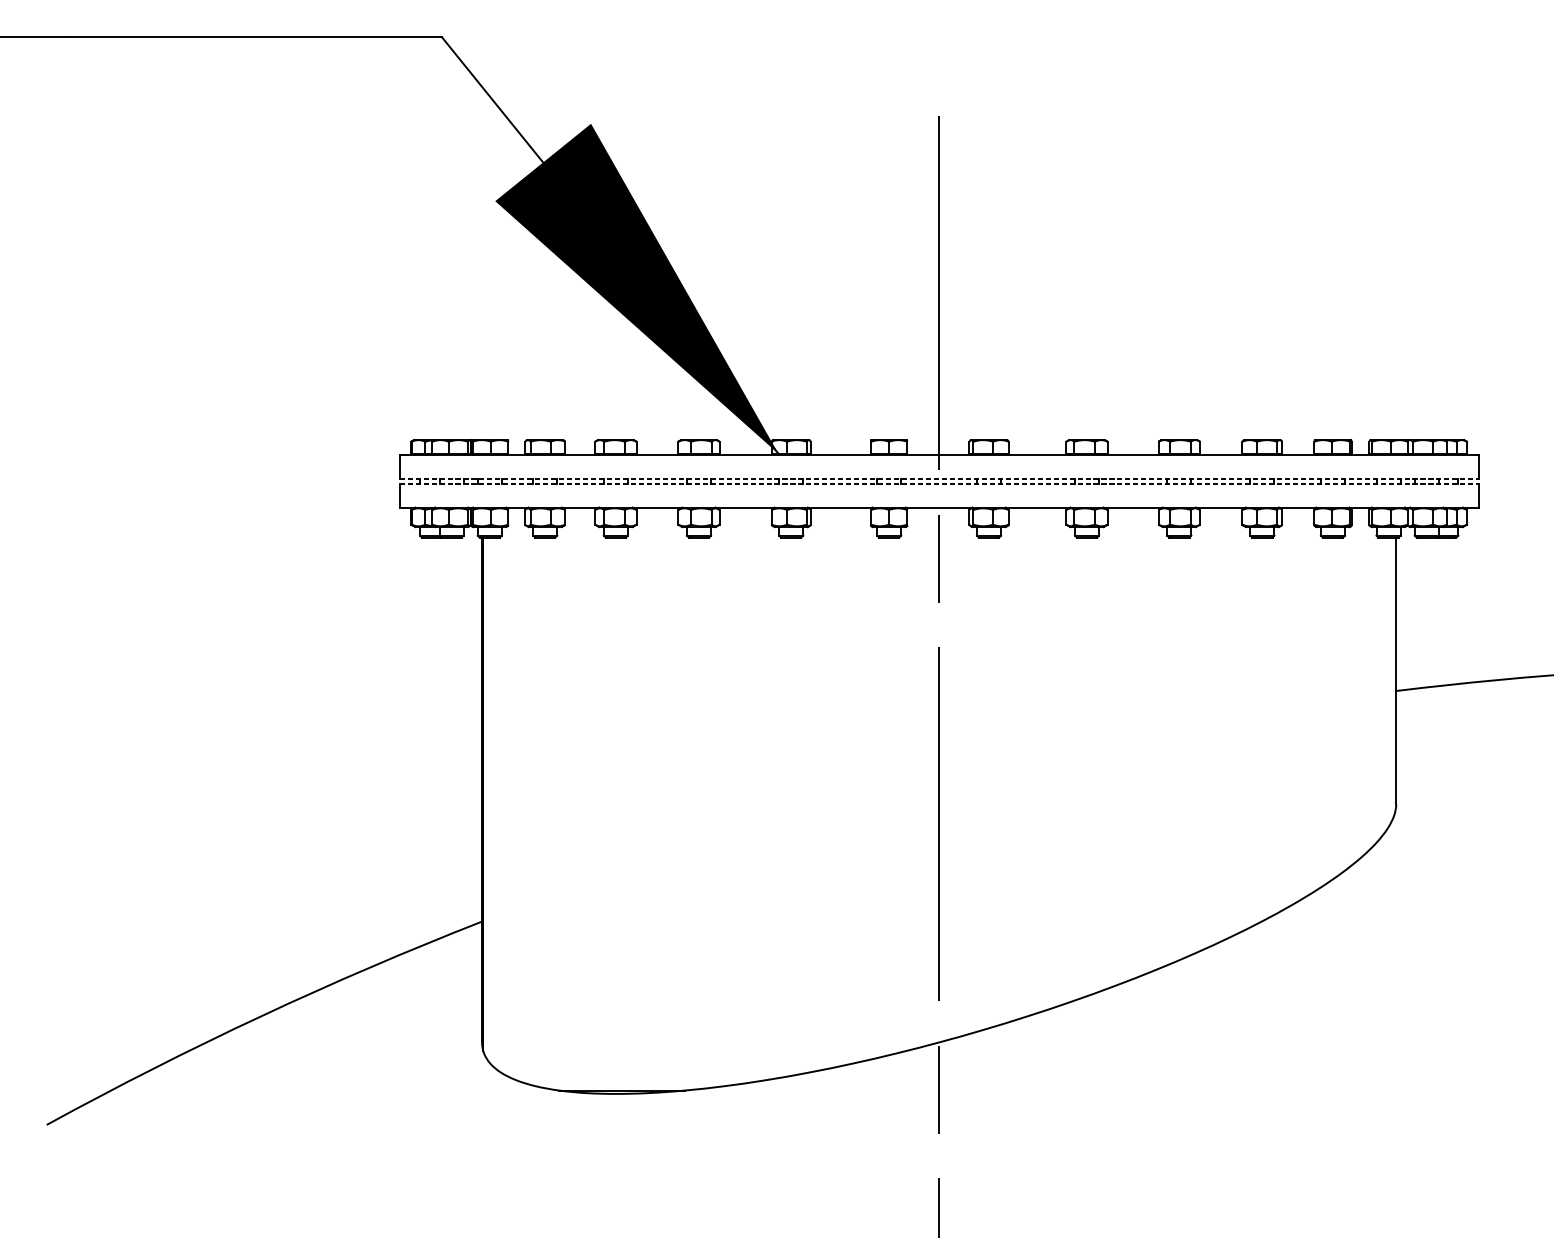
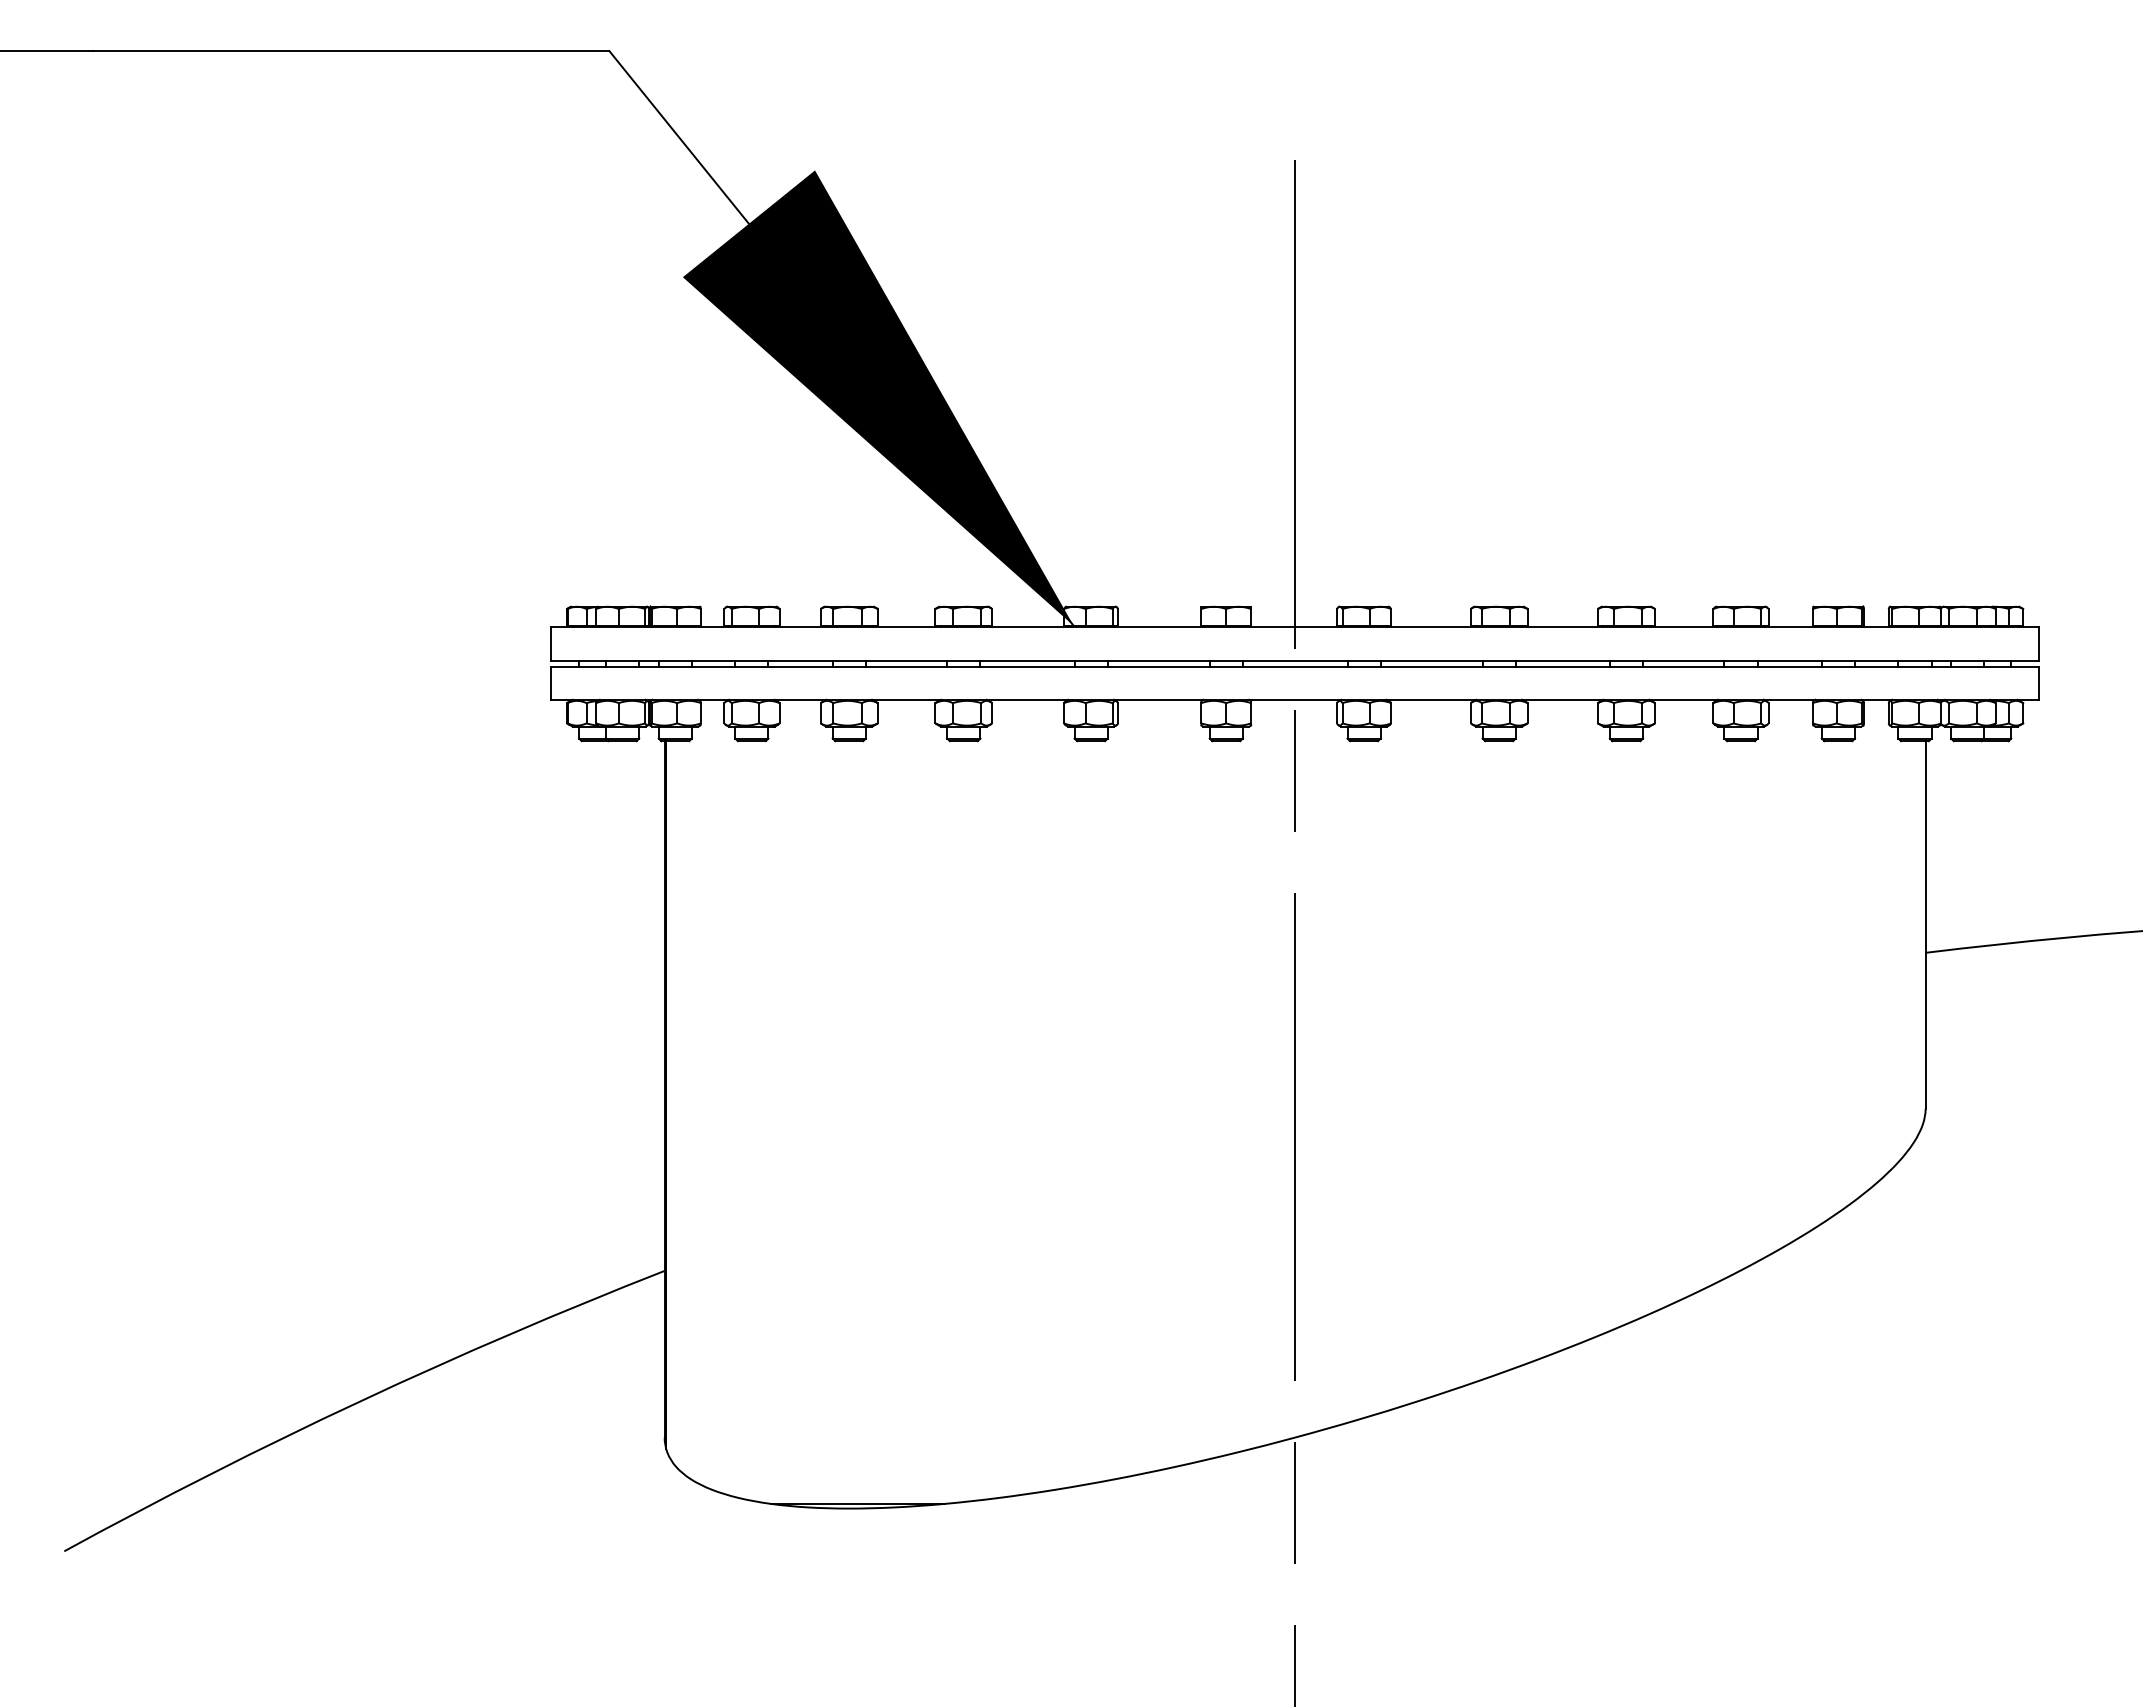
line: (939, 479) -> (1295, 660), dashed -> solid
line: (939, 483) -> (1295, 666), dashed -> solid

